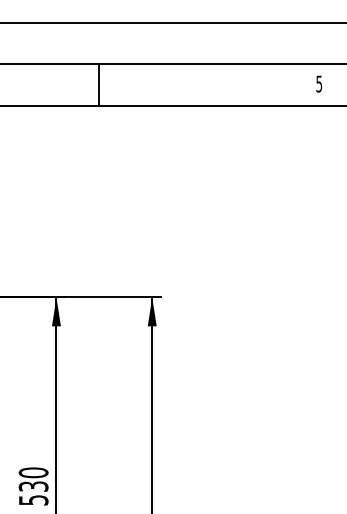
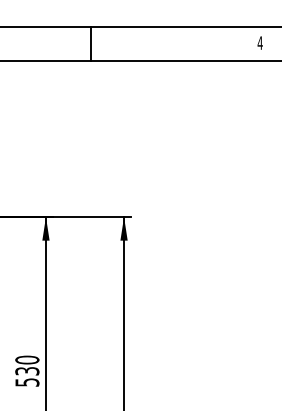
text: (319, 83) -> (260, 42), 5 -> 4
line: (99, 84) -> (91, 43), moved

